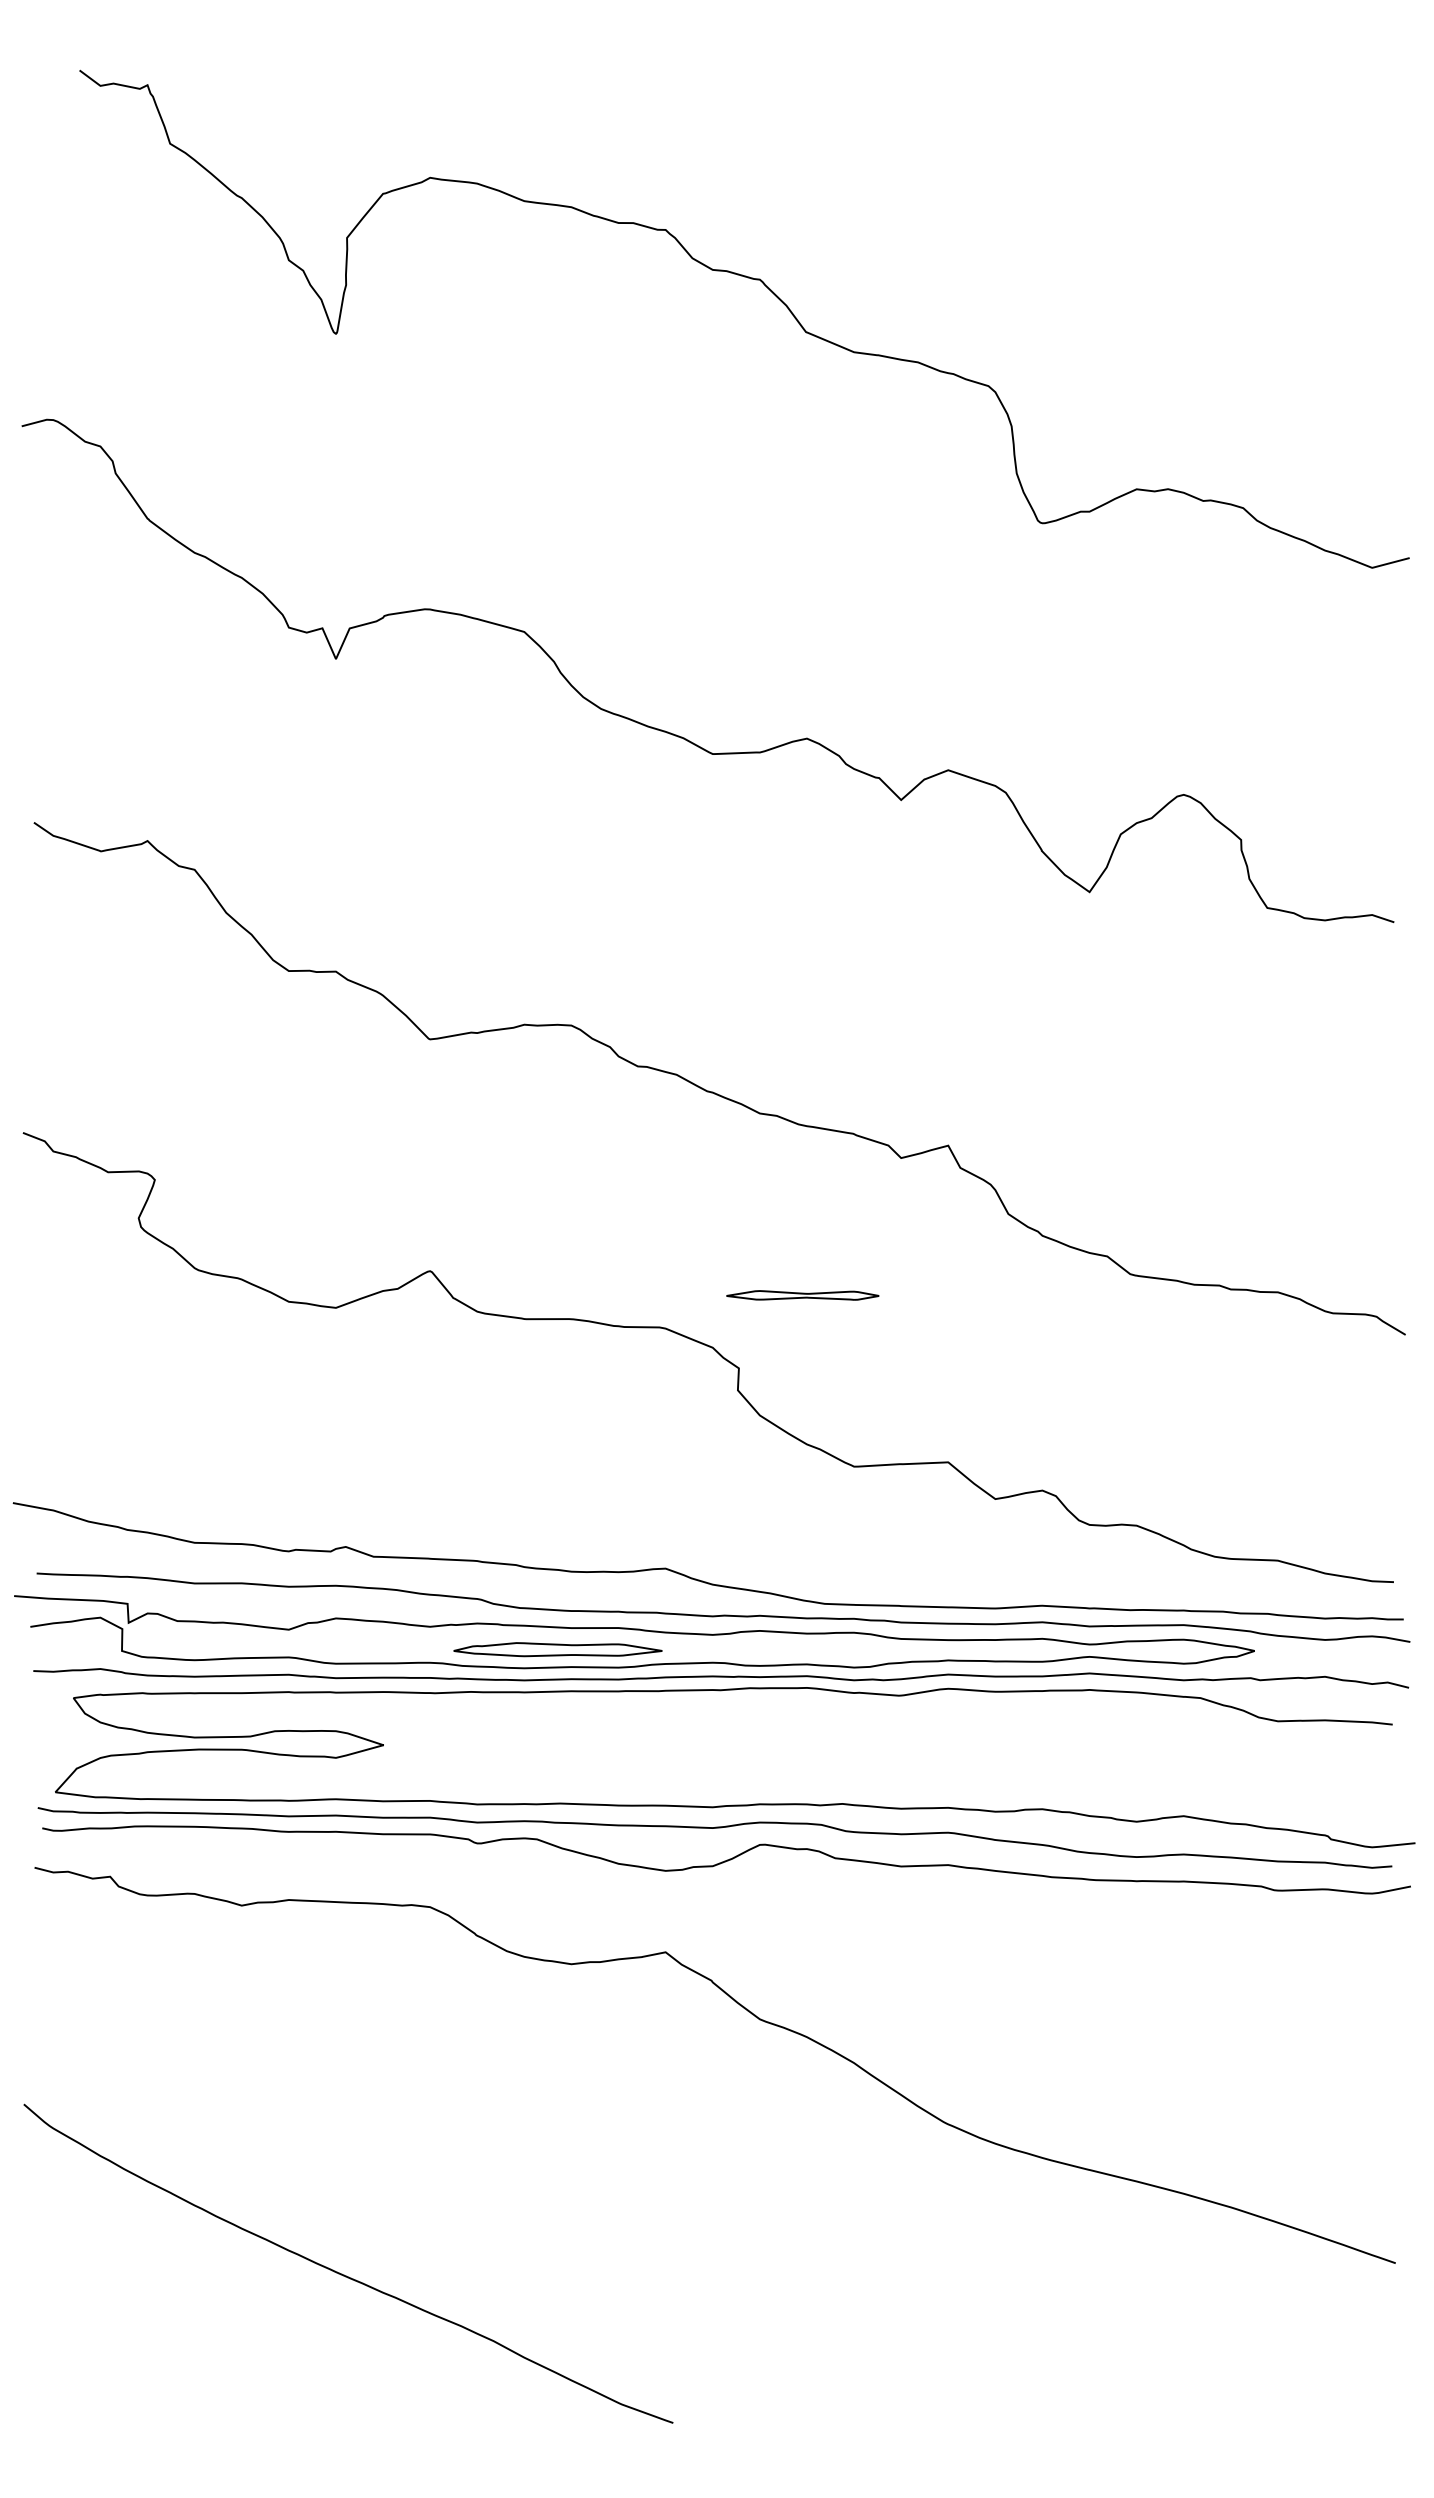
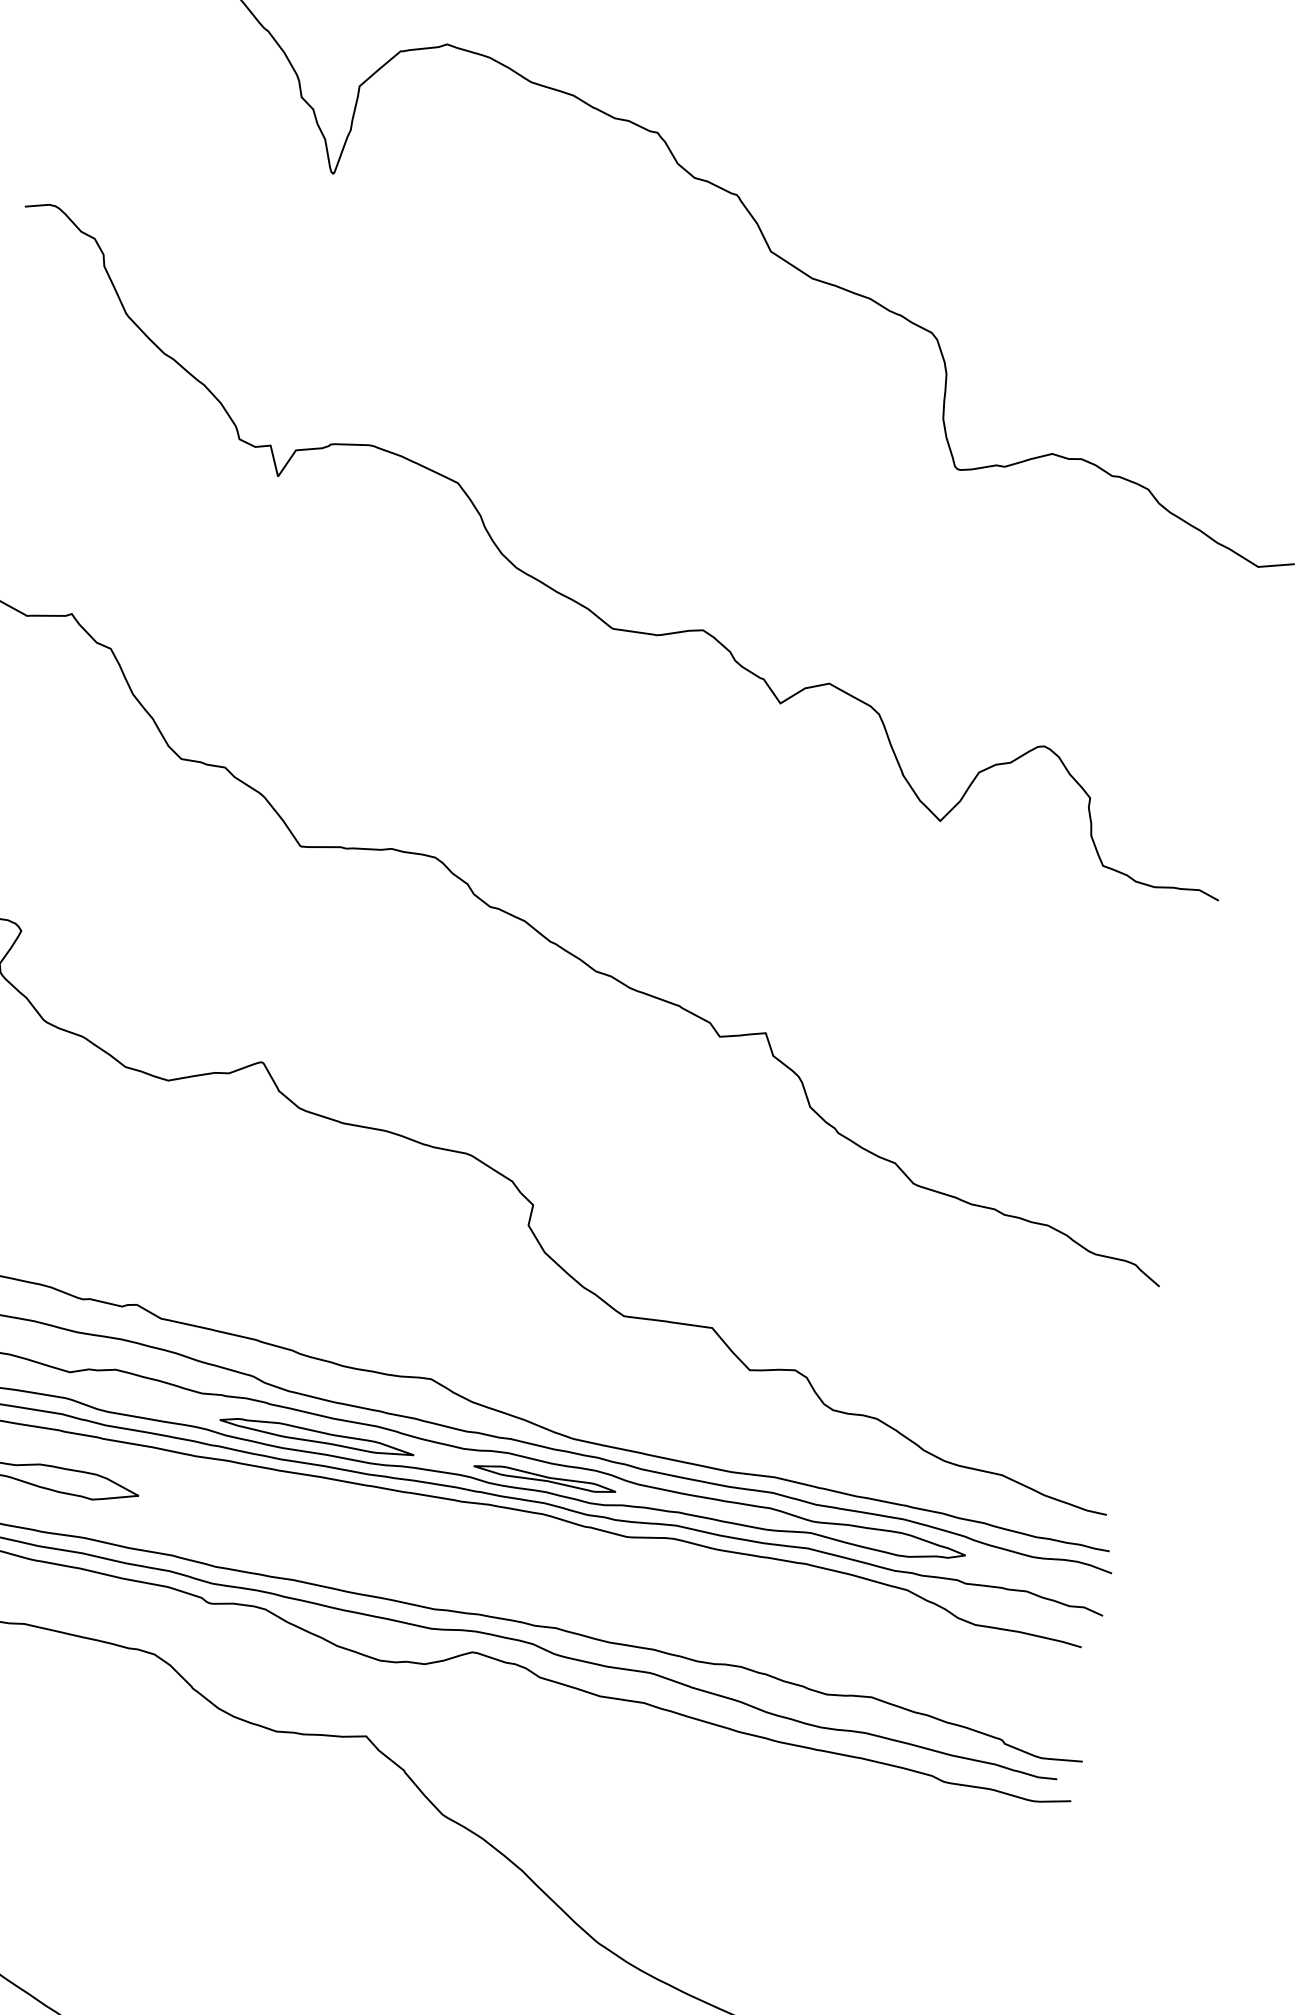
part: (802, 1295) -> (544, 1478), moved

